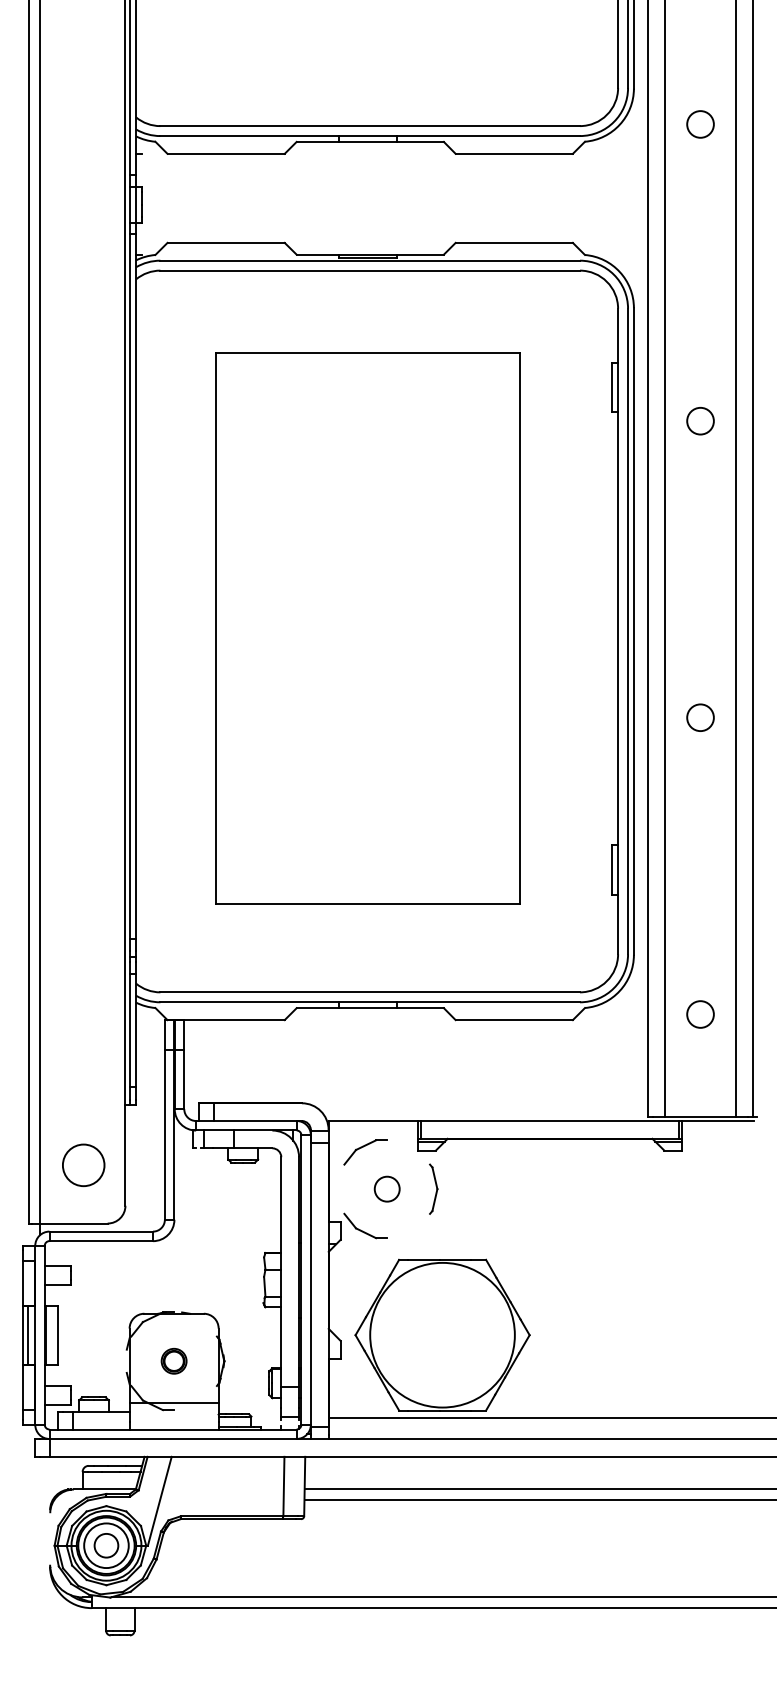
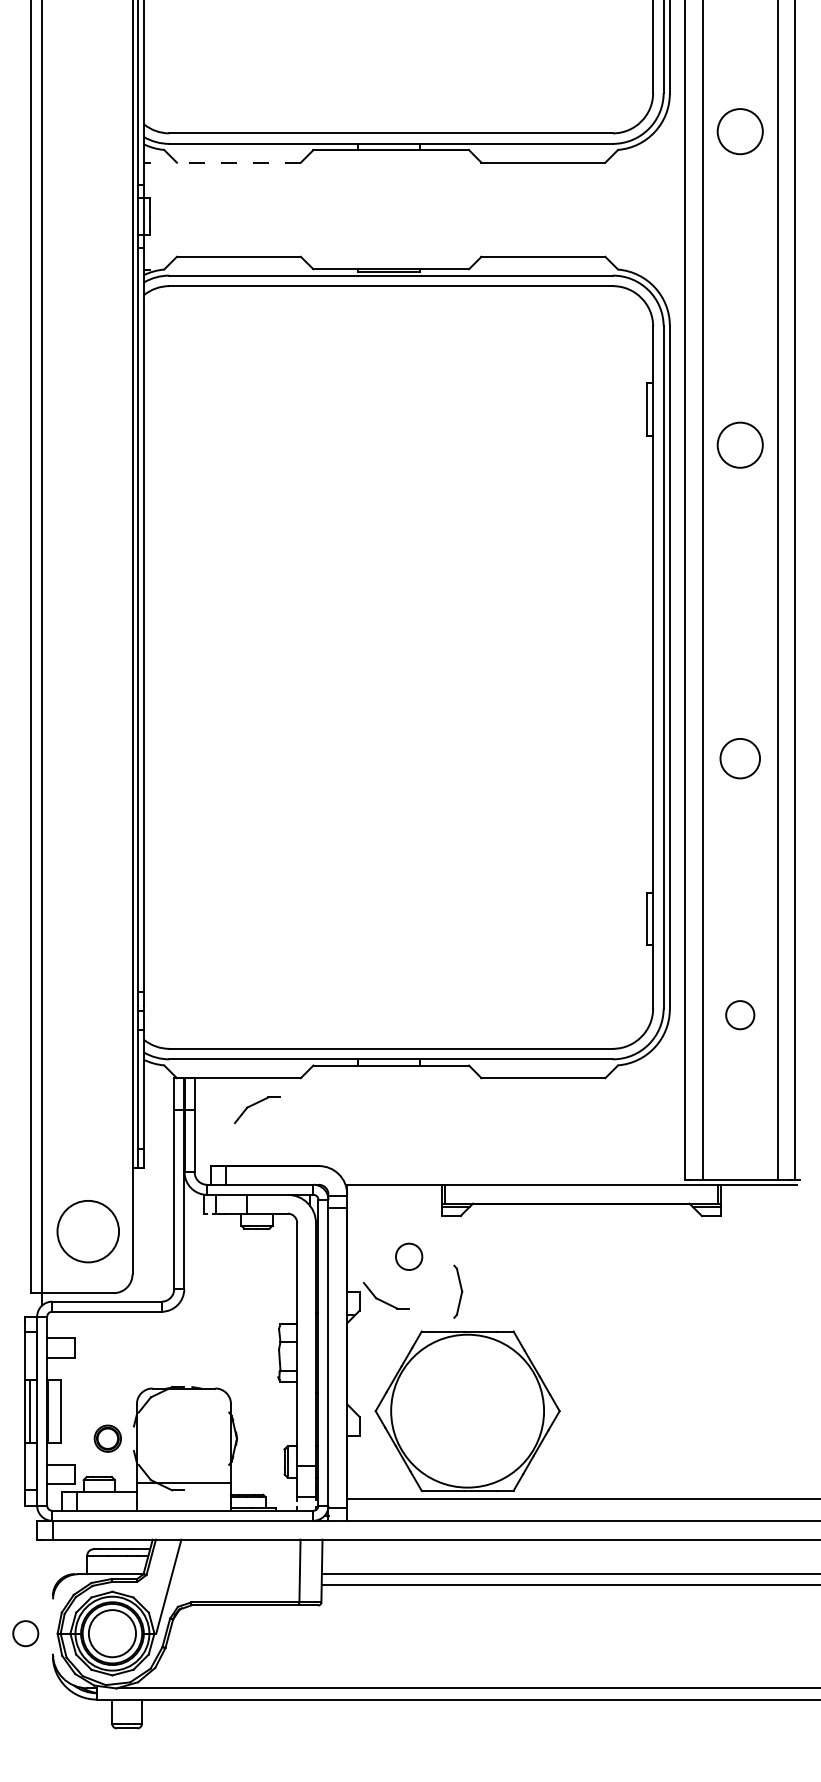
circle: (700, 124) -> (740, 131), size x1.6
line: (226, 153) -> (239, 162), solid -> dashed
circle: (700, 420) -> (740, 444), size x1.6
part: (367, 628) -> (388, 664), removed
circle: (700, 717) -> (740, 758), size x1.4
circle: (700, 1014) -> (740, 1015), moved
part: (365, 1152) -> (257, 1110), moved
circle: (83, 1165) -> (88, 1231), size x1.4
part: (433, 1188) -> (458, 1290), moved
part: (173, 1360) -> (107, 1437), moved
circle: (106, 1545) -> (25, 1633), moved

